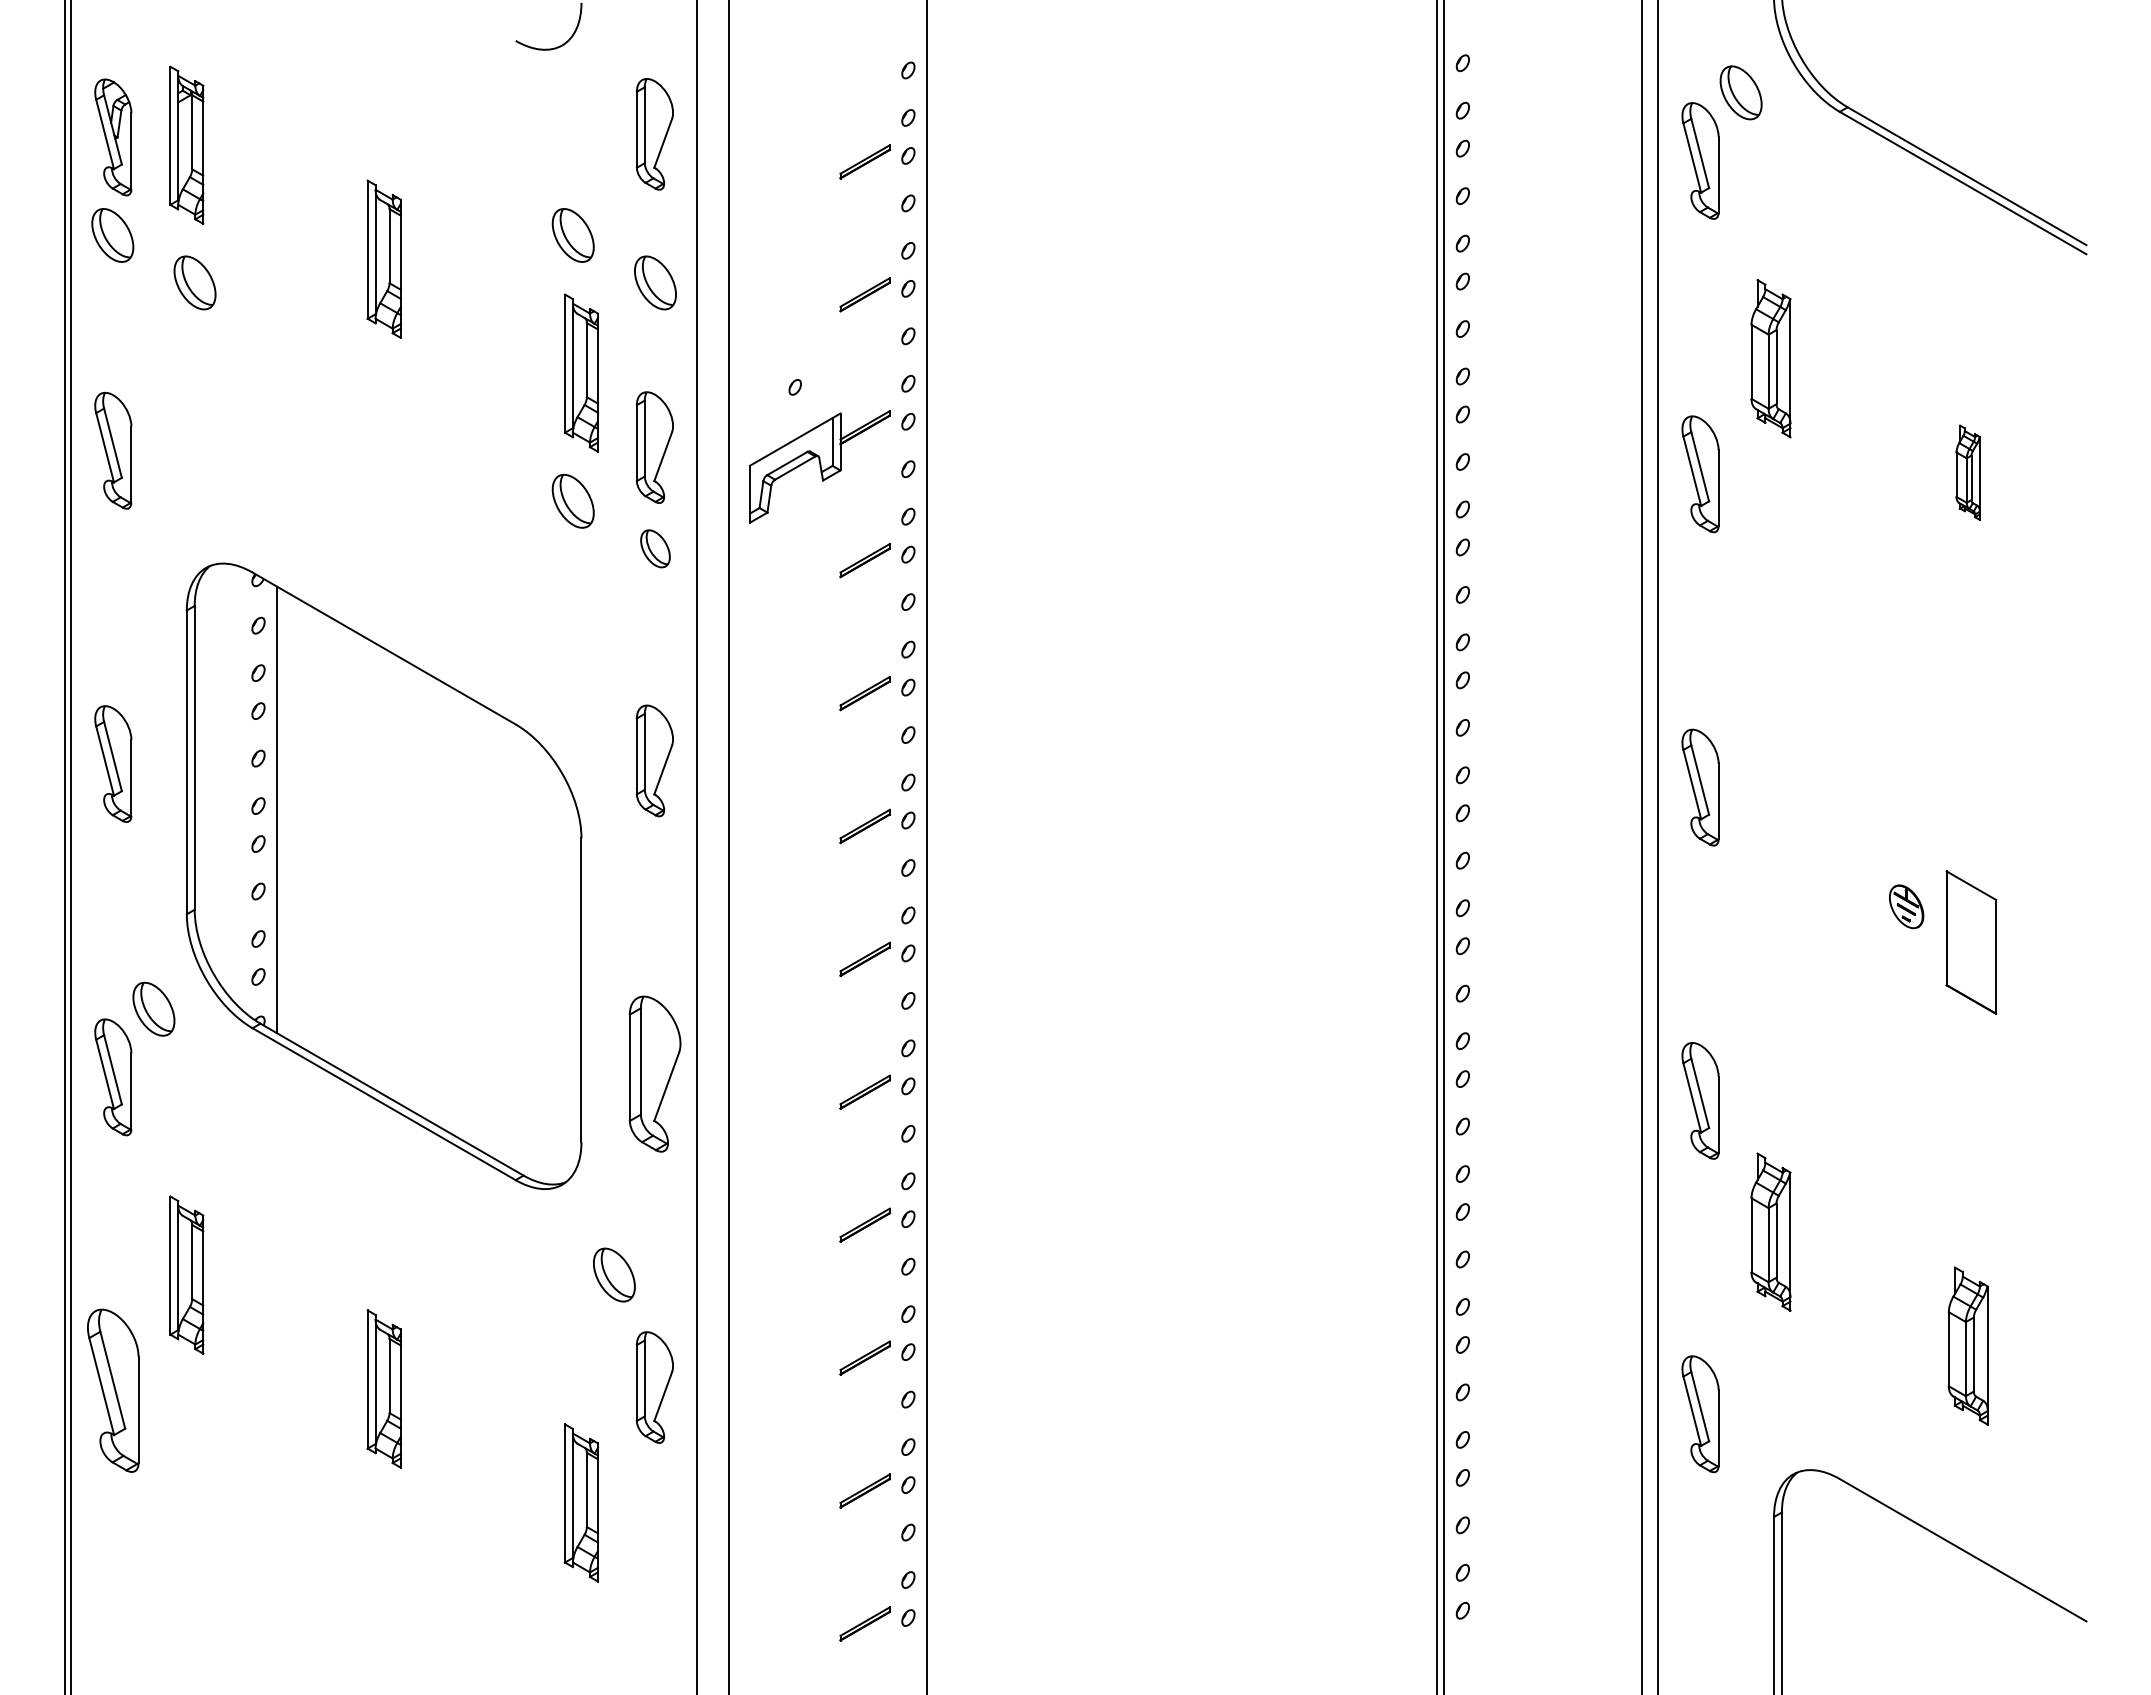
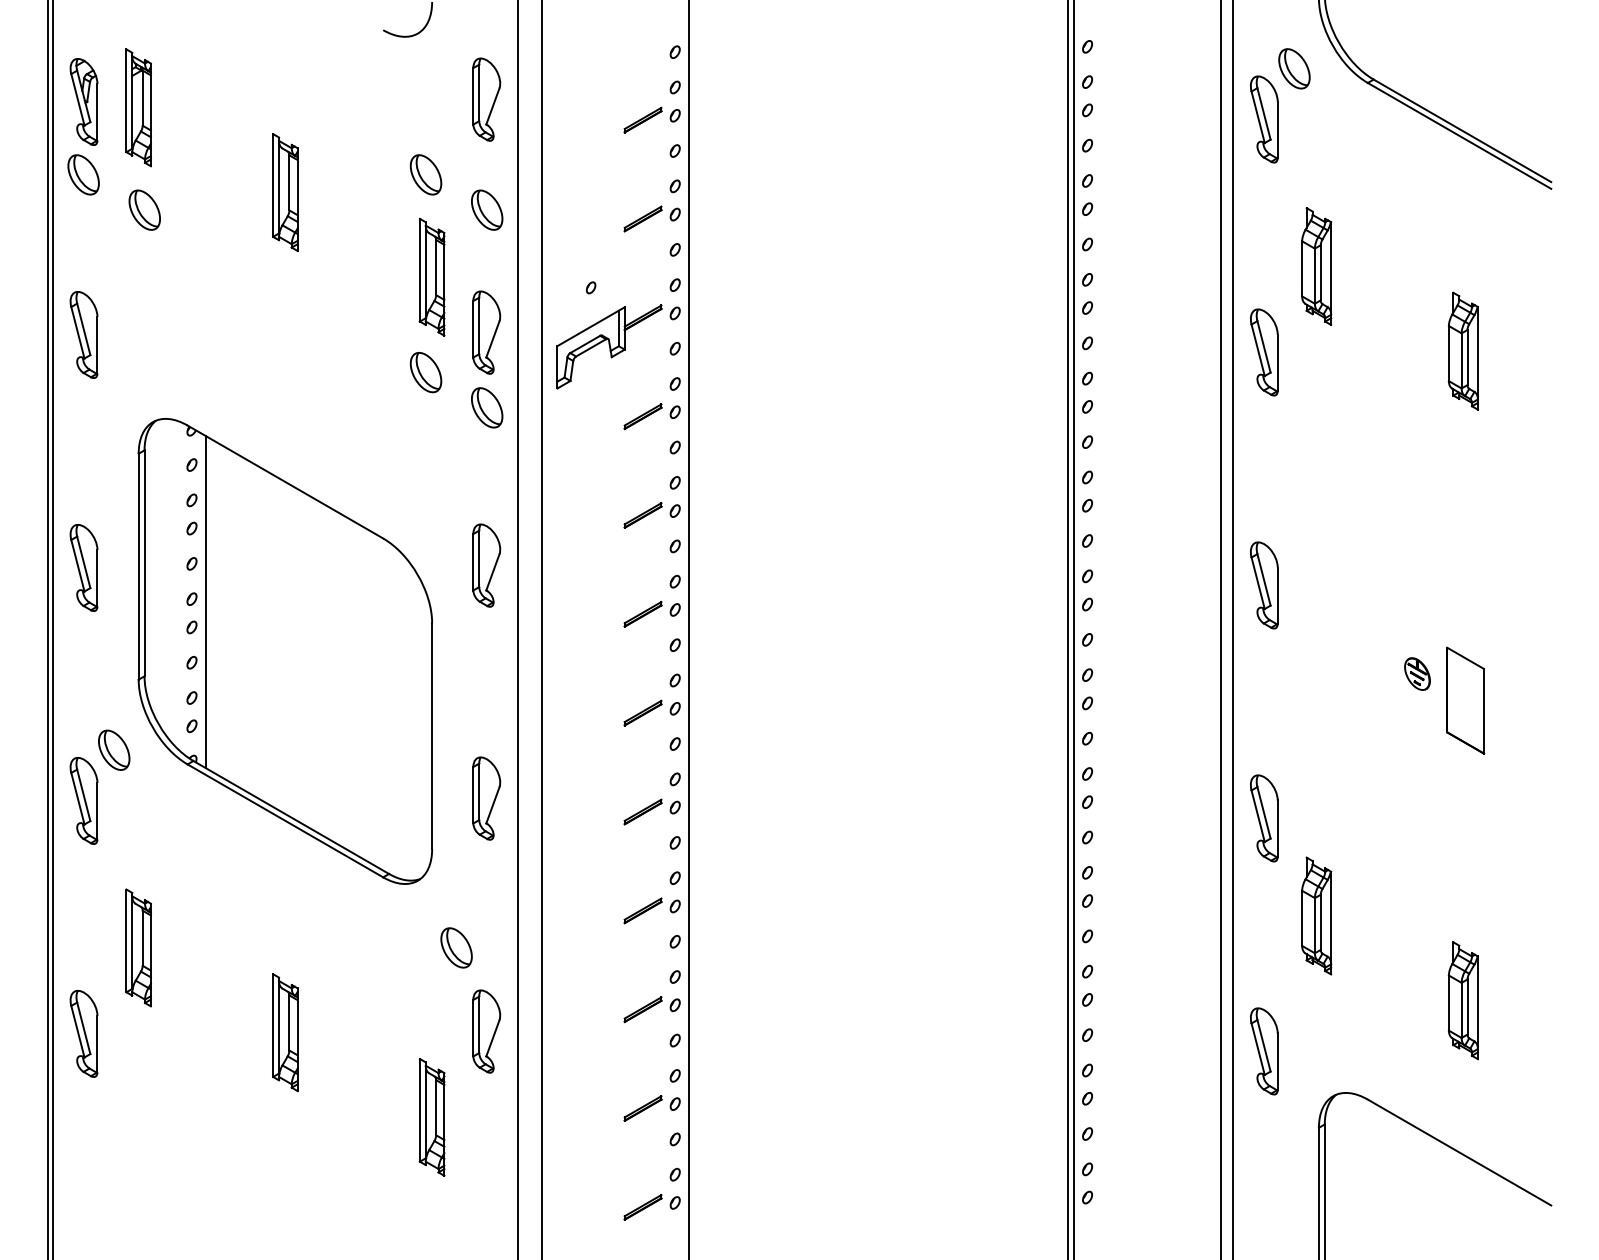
part: (1967, 472) -> (1462, 351), size x1.67
part: (655, 548) -> (487, 407), size x1.43
part: (654, 1074) -> (486, 798), size x0.71
part: (113, 1390) -> (84, 1033), size x0.71

